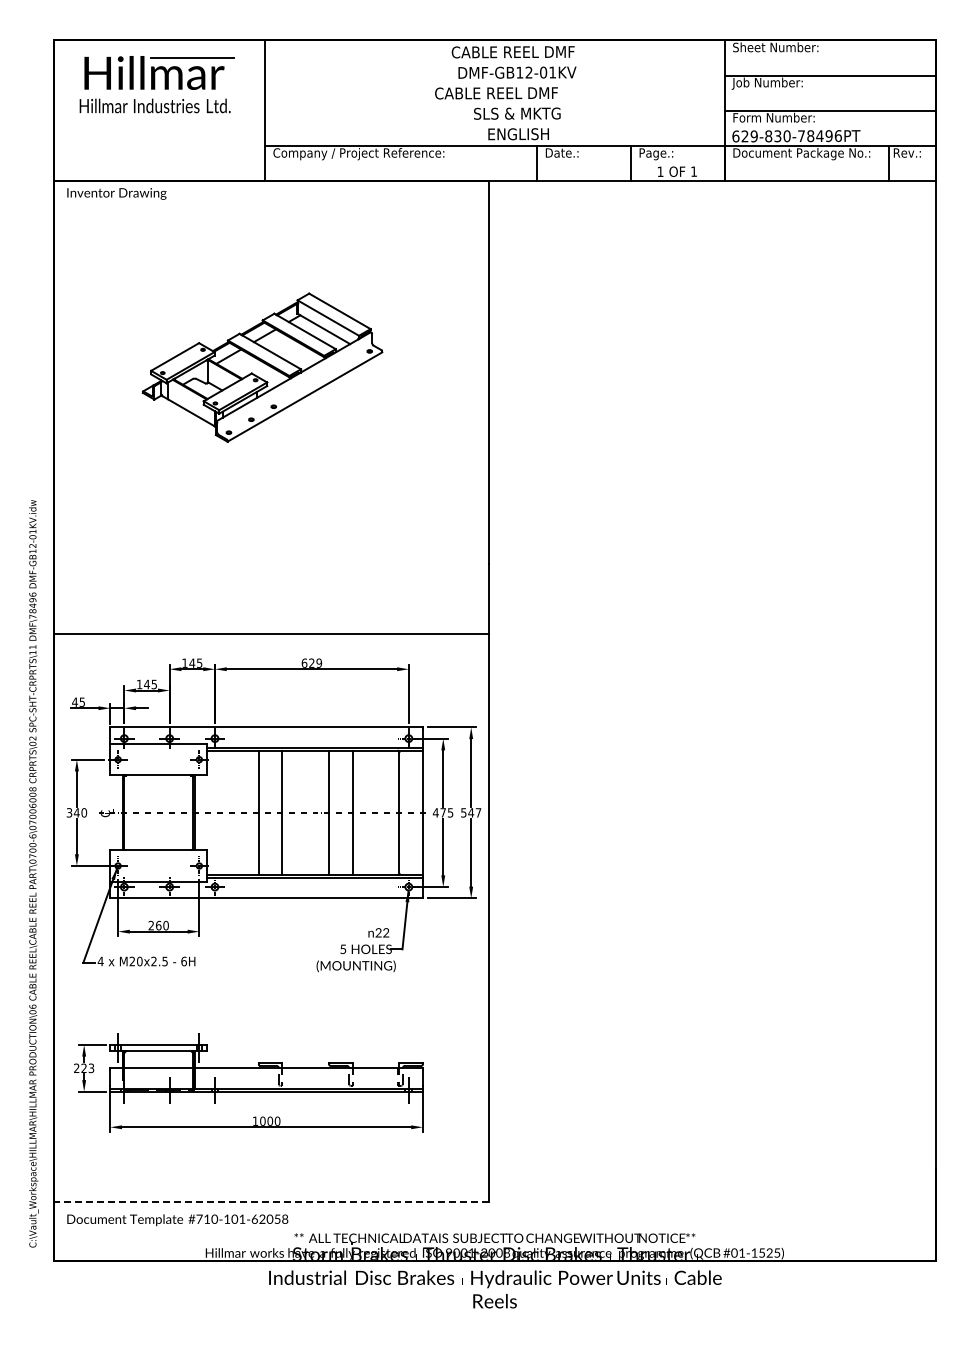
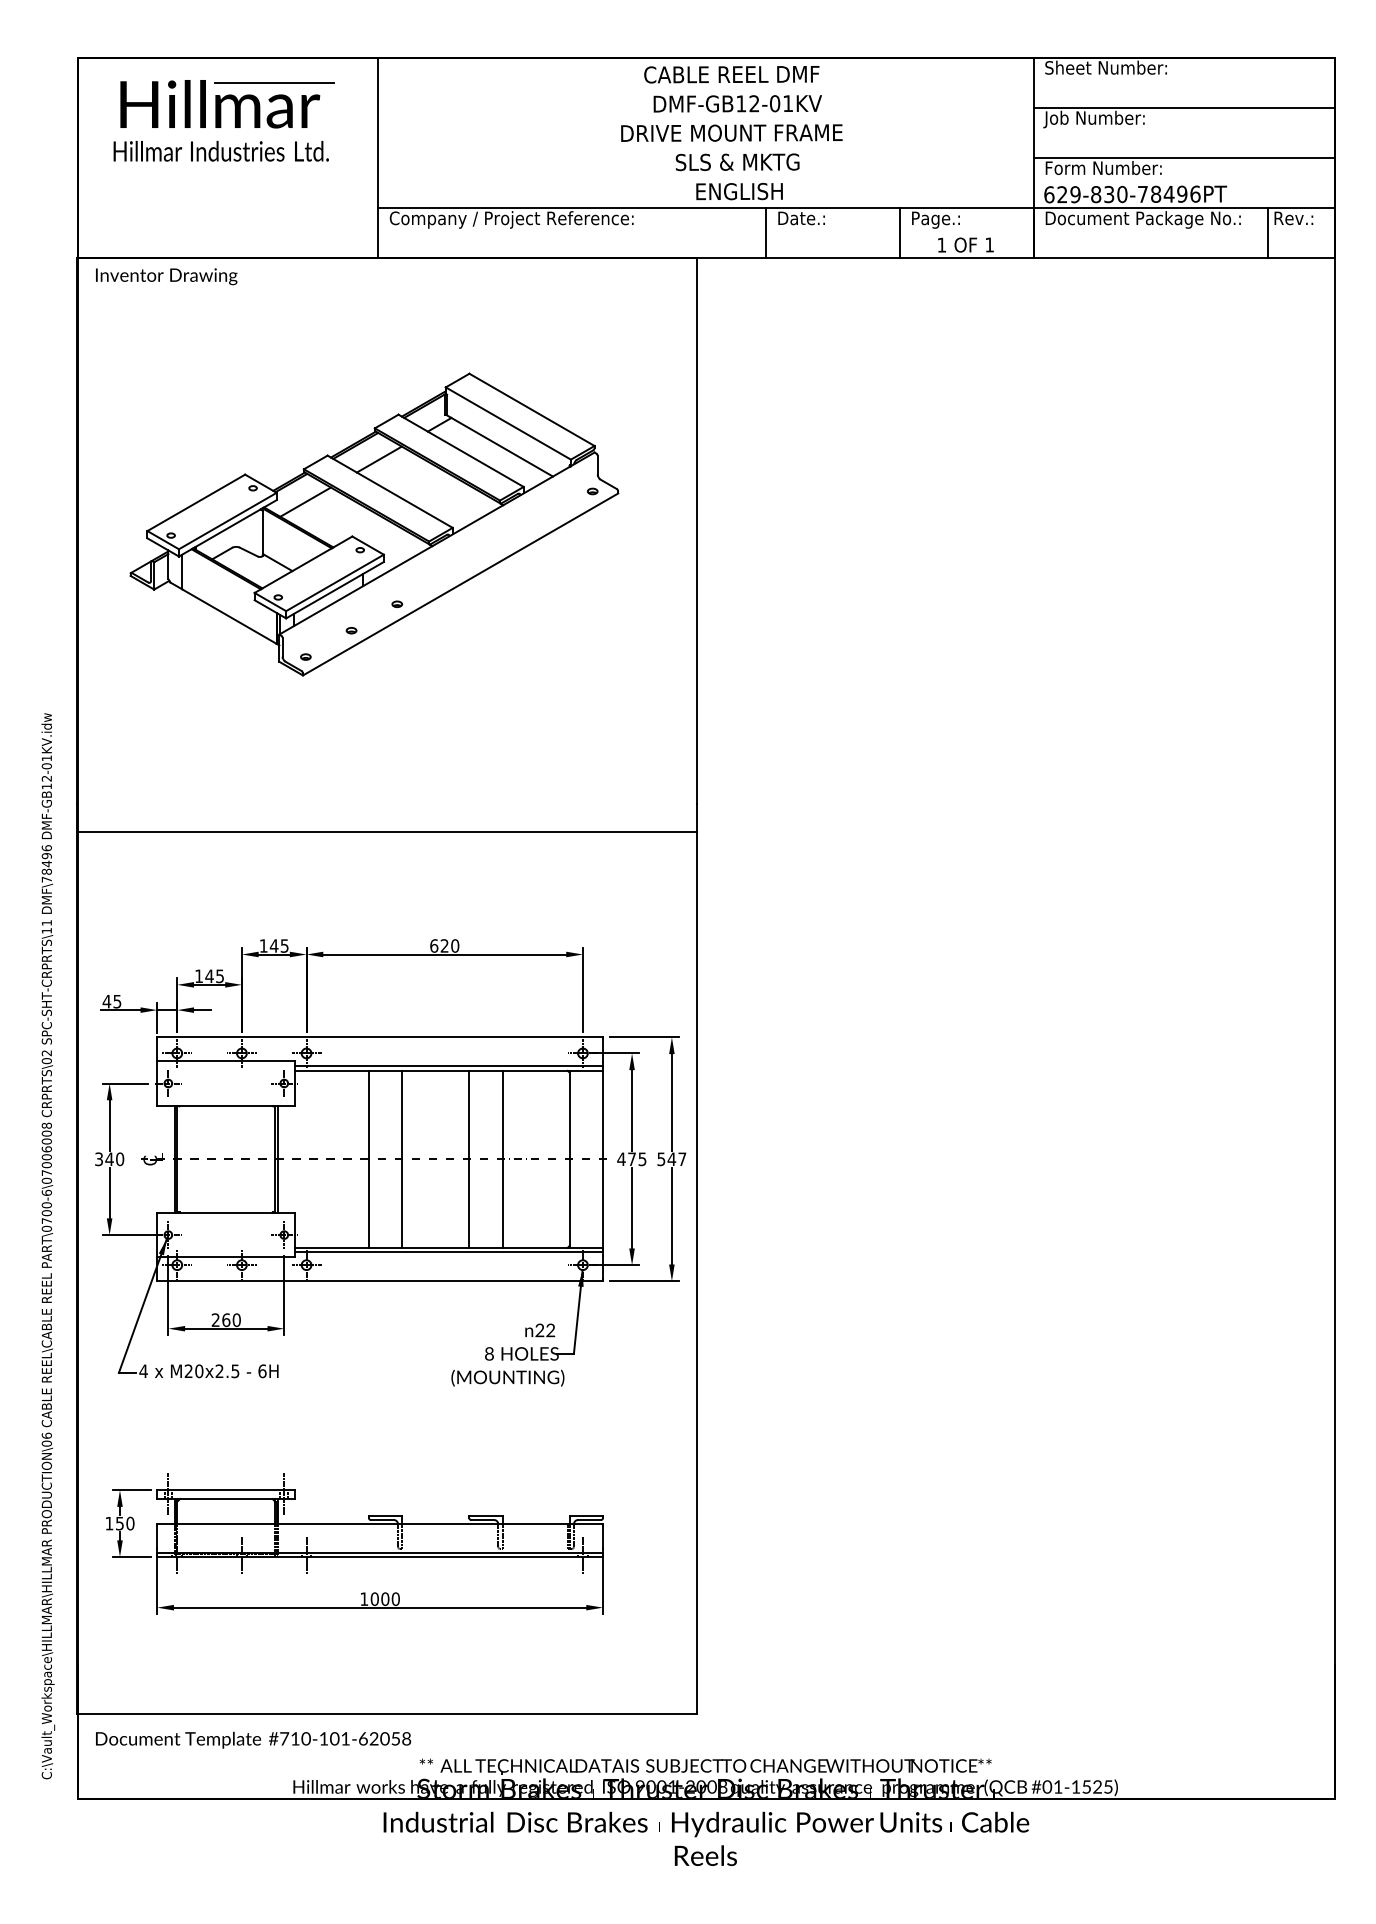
text: (512, 93) -> (730, 133), CABLE REEL DMF -> DRIVE MOUNT FRAME
part: (262, 367) -> (374, 524), size x1.43
line: (271, 633) -> (387, 832), moved
text: (318, 663) -> (454, 946), 629 -> 620
text: (343, 948) -> (489, 1352), 5 -> 8
text: (84, 1068) -> (120, 1523), 223 -> 150
line: (271, 1201) -> (387, 1713), dashed -> solid

